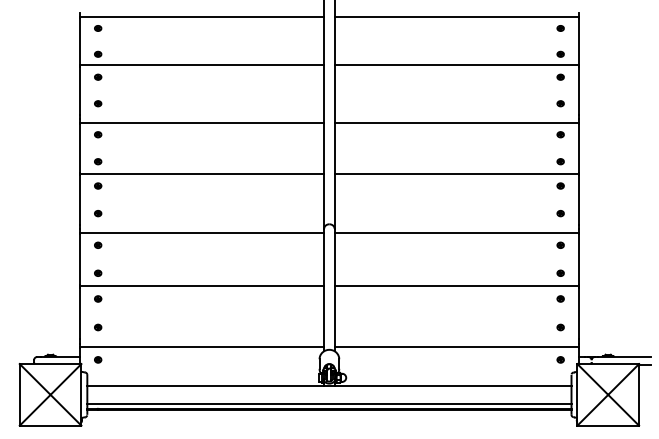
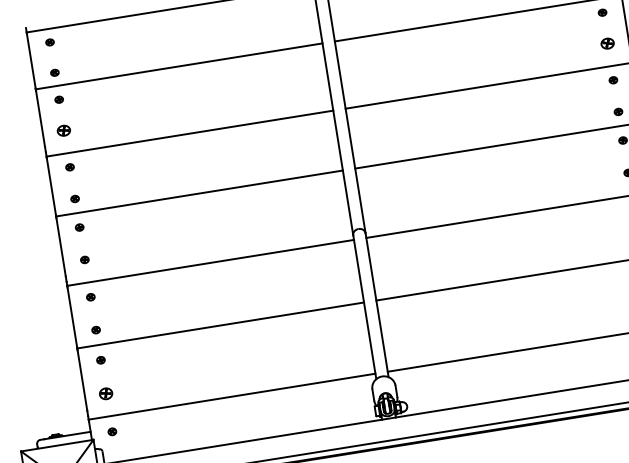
part: (98, 103) -> (64, 130), size x1.6
part: (560, 103) -> (607, 43), size x1.6
part: (98, 327) -> (106, 393), size x1.6

